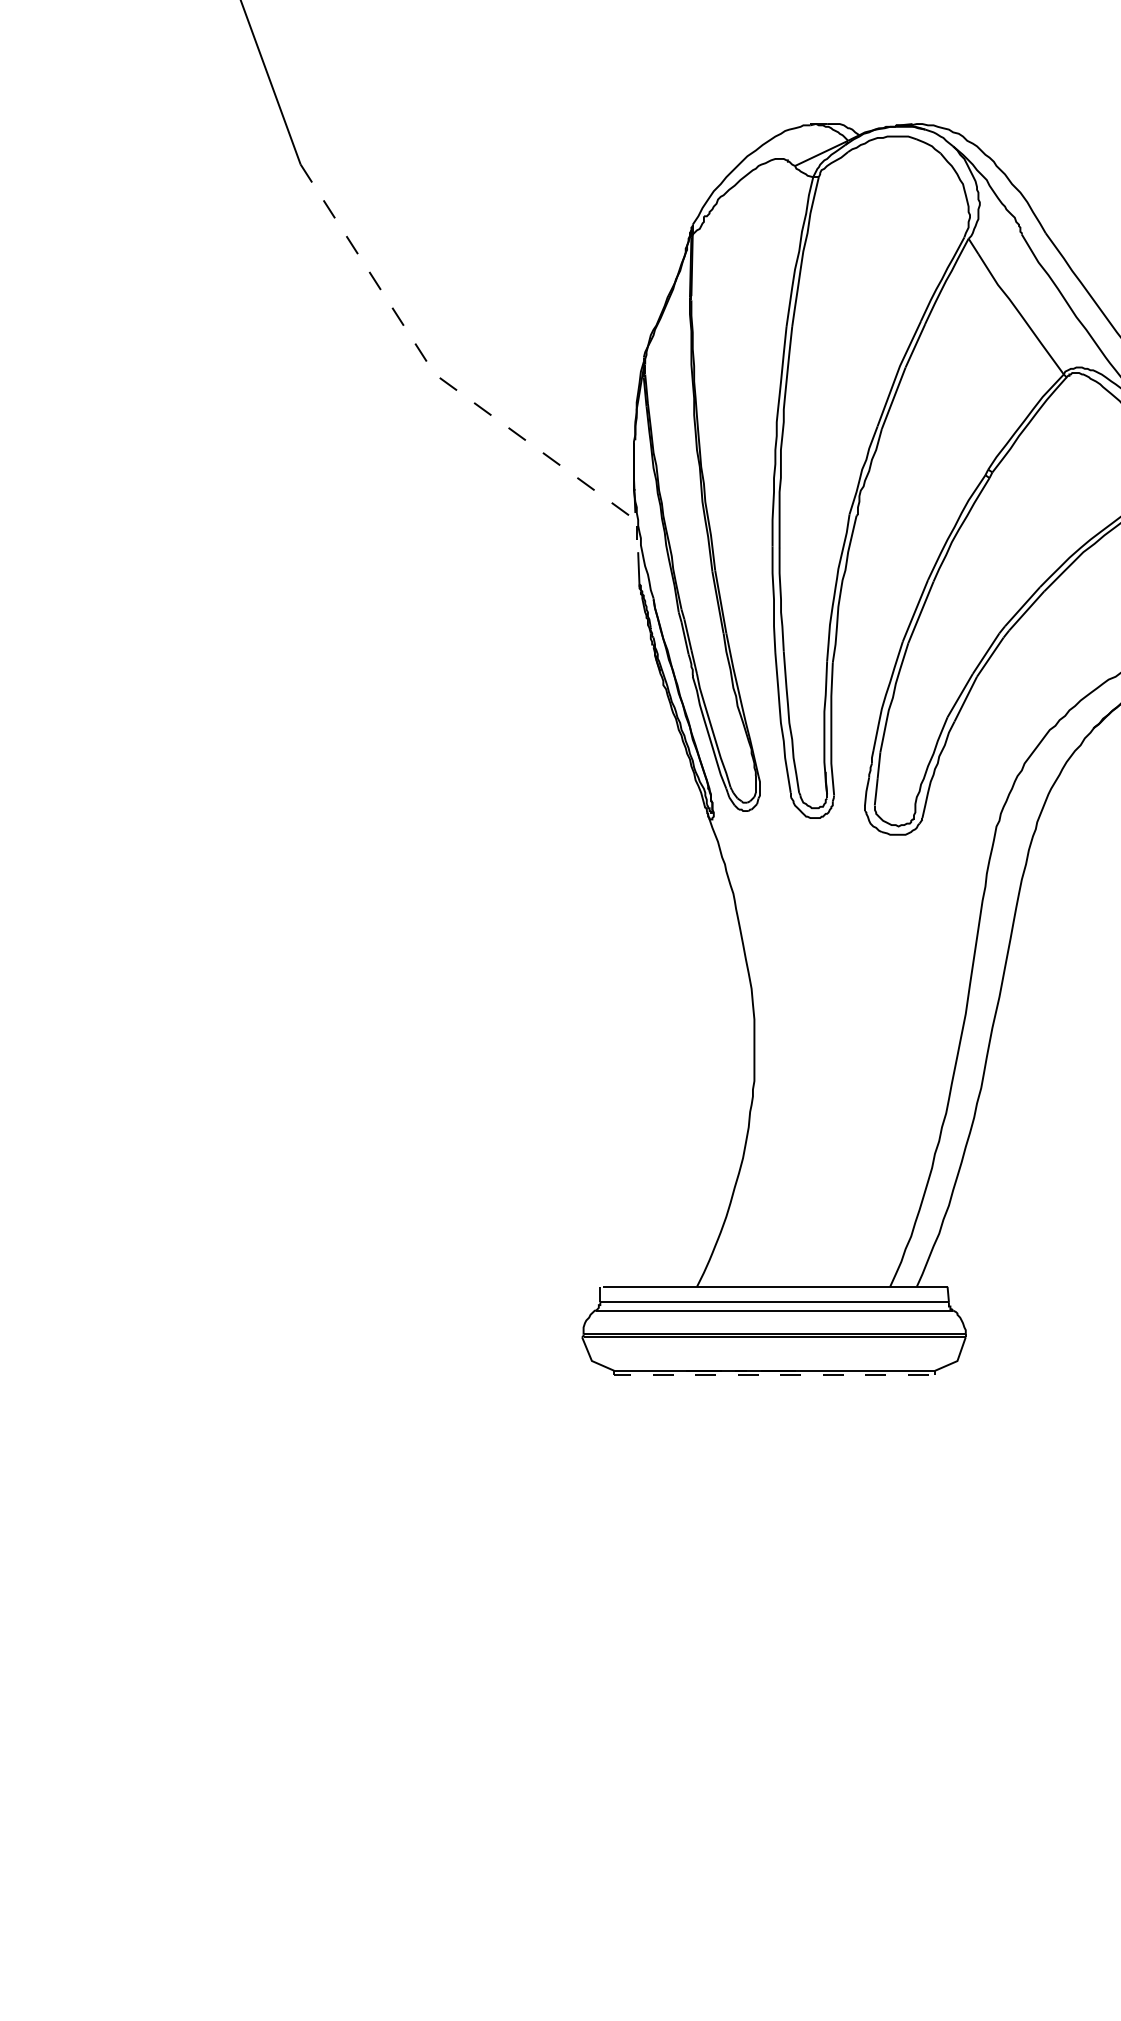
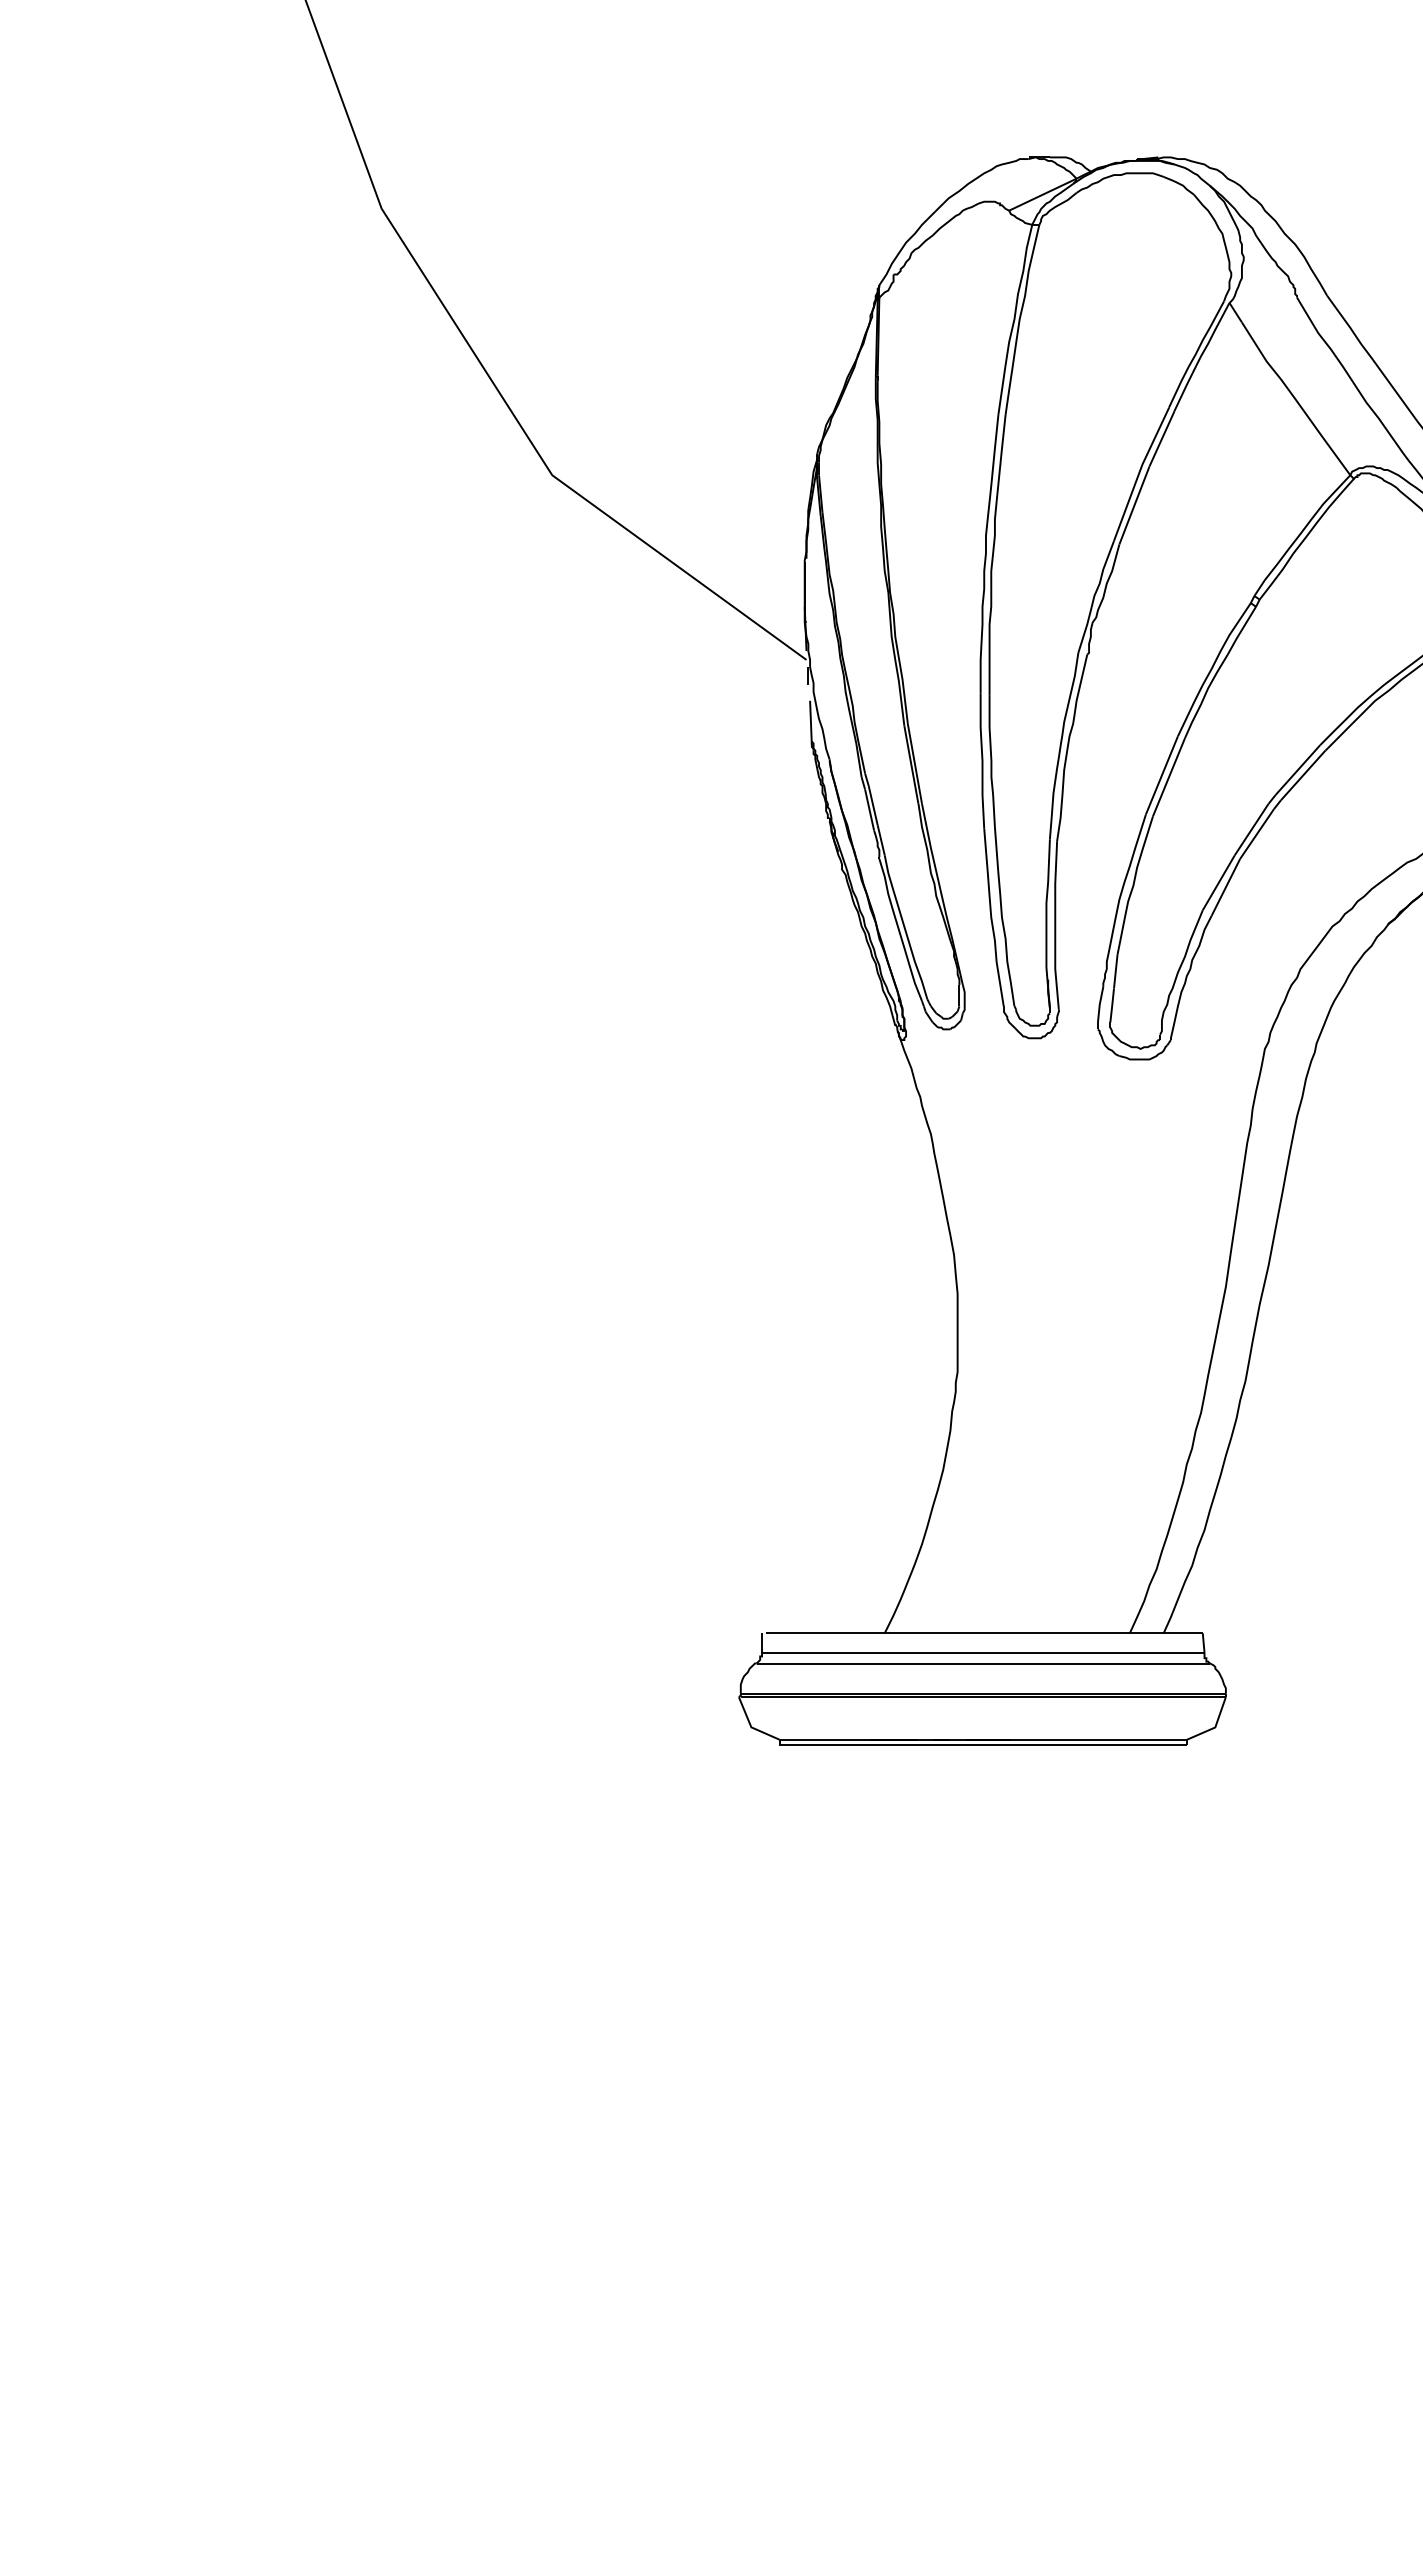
line: (435, 374) -> (552, 475), dashed -> solid
line: (771, 1375) -> (979, 1745), dashed -> solid

